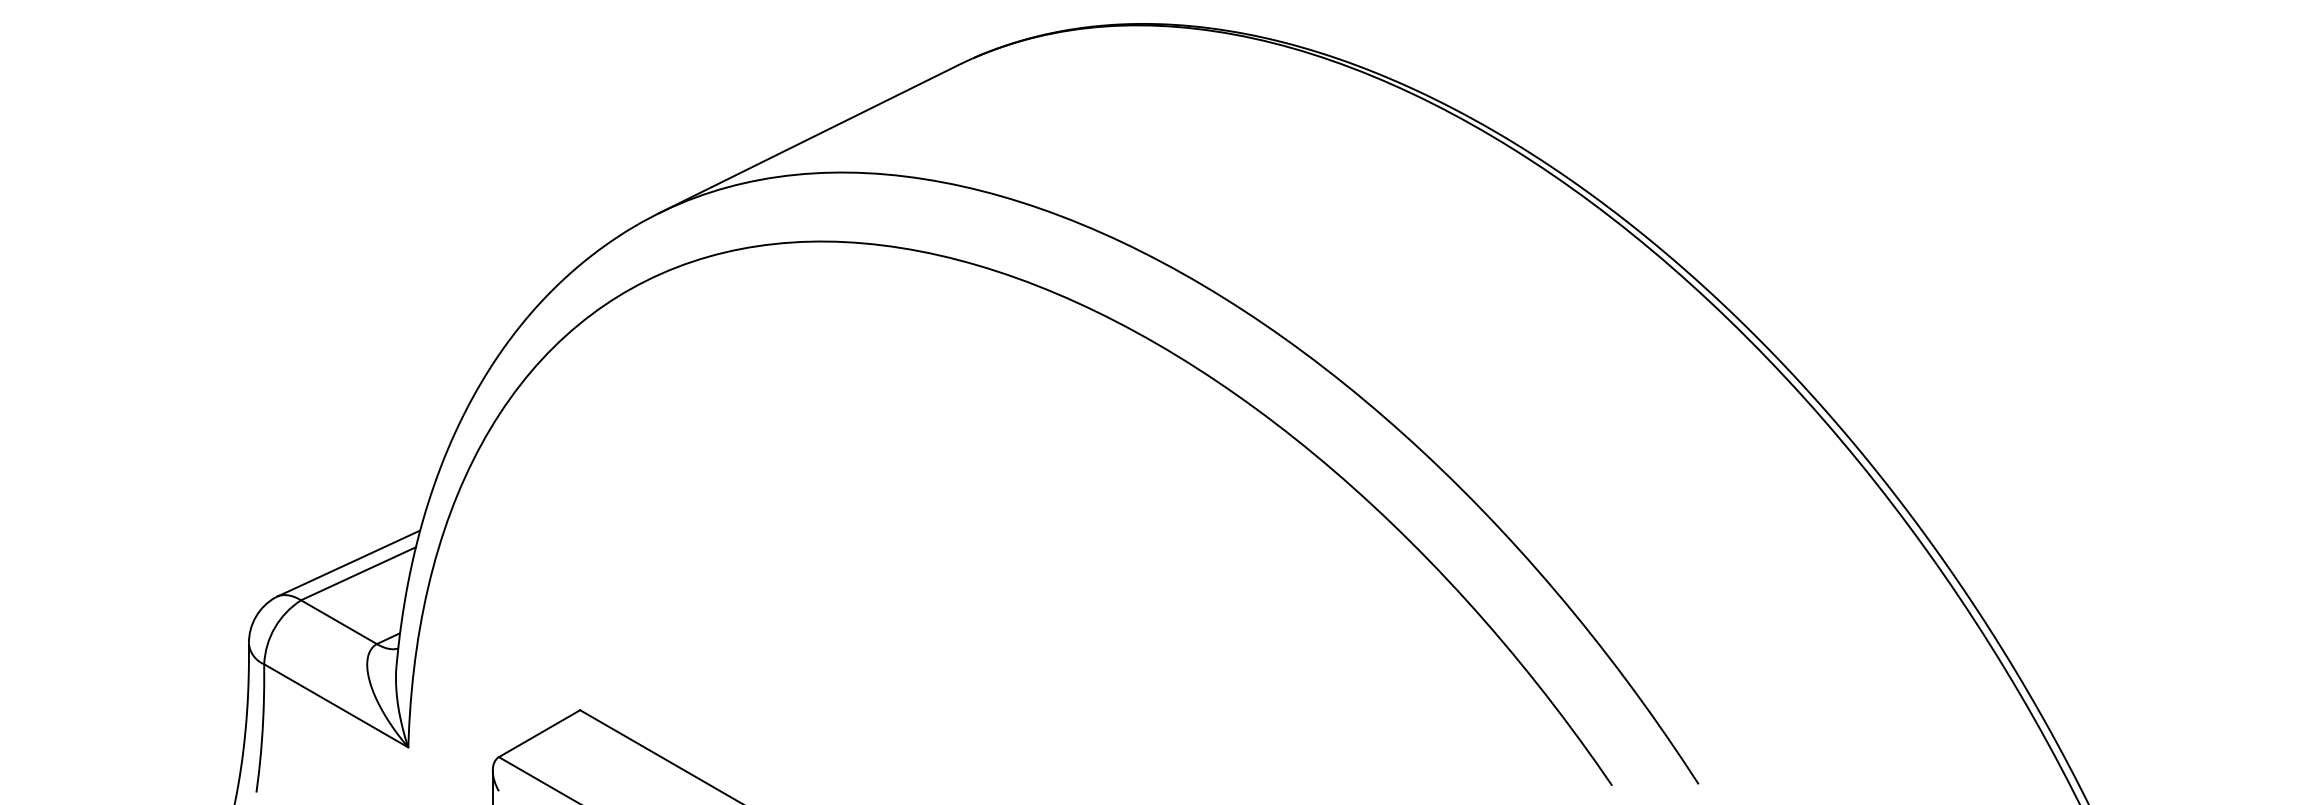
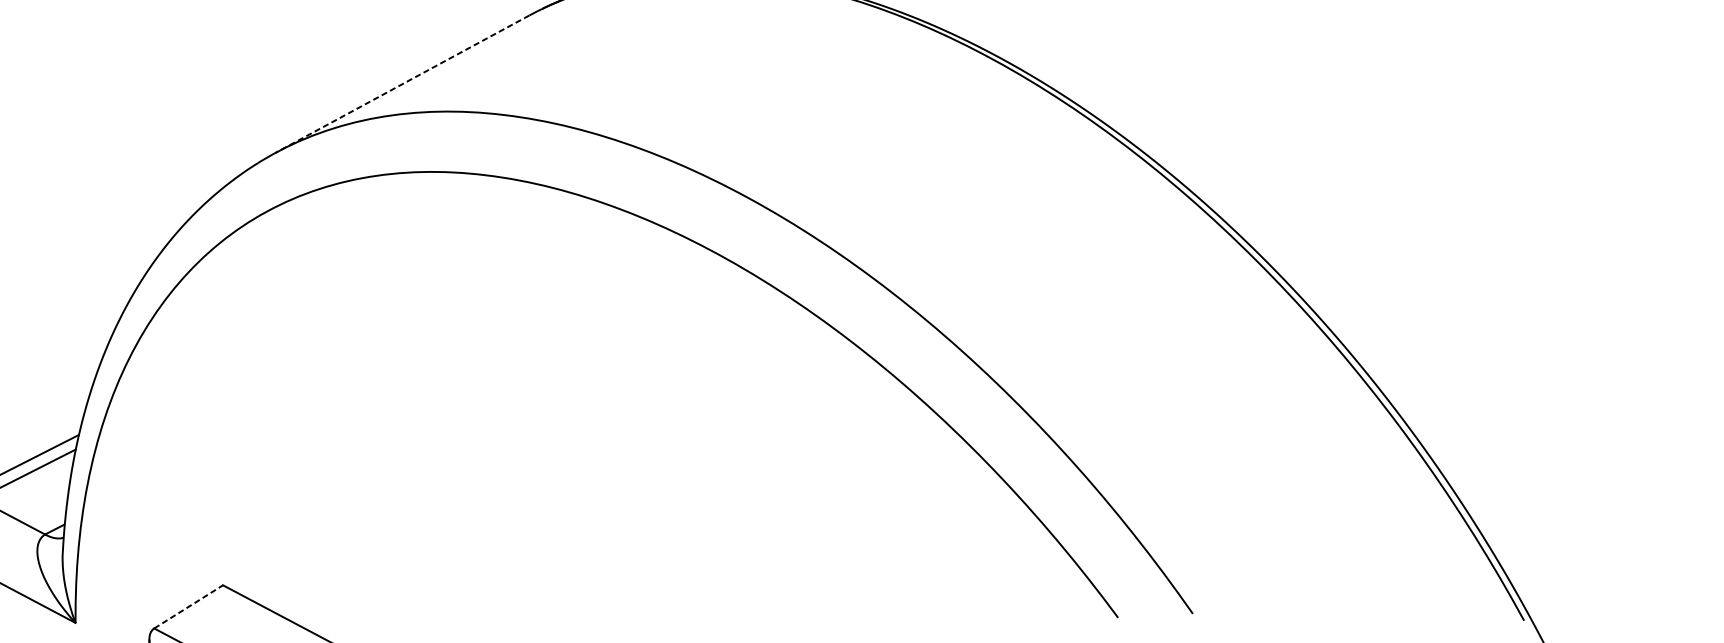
line: (808, 139) -> (402, 84), solid -> dashed
line: (539, 733) -> (188, 606), solid -> dashed

